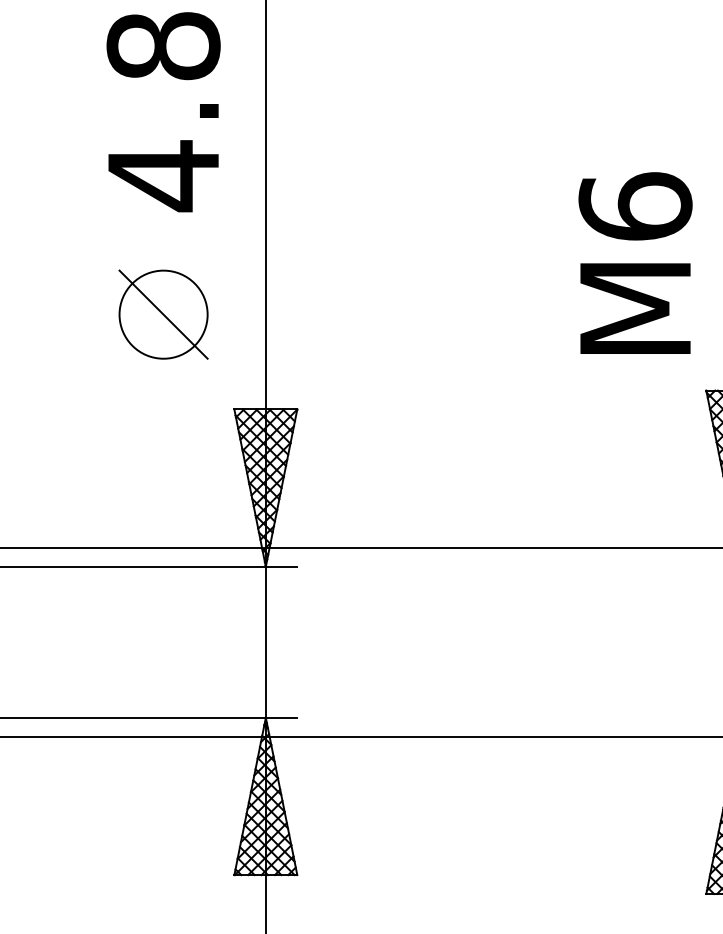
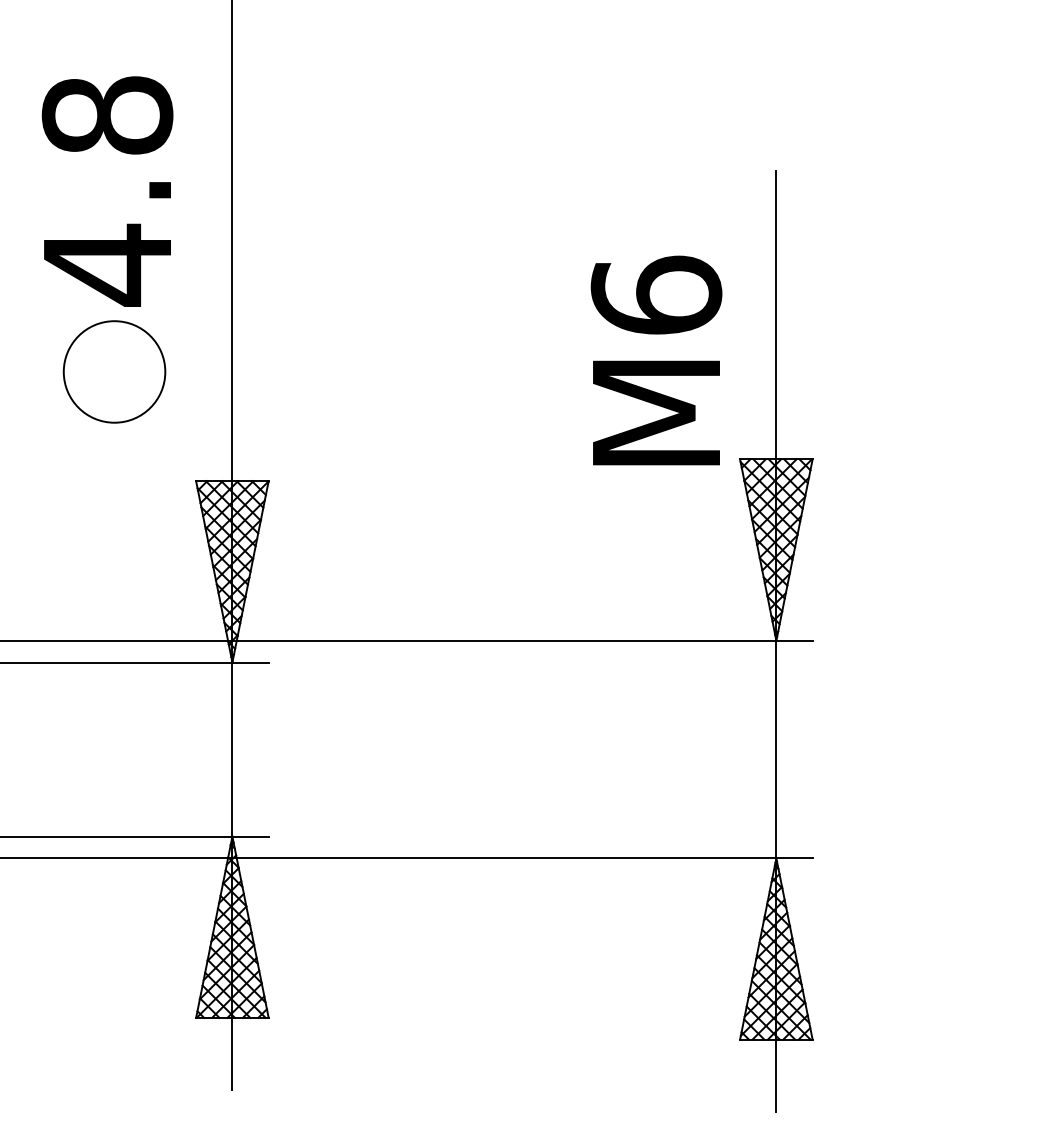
text: (163, 112) -> (107, 191), moved
text: (635, 263) -> (656, 360), moved
line: (163, 314) -> (114, 371), removed

